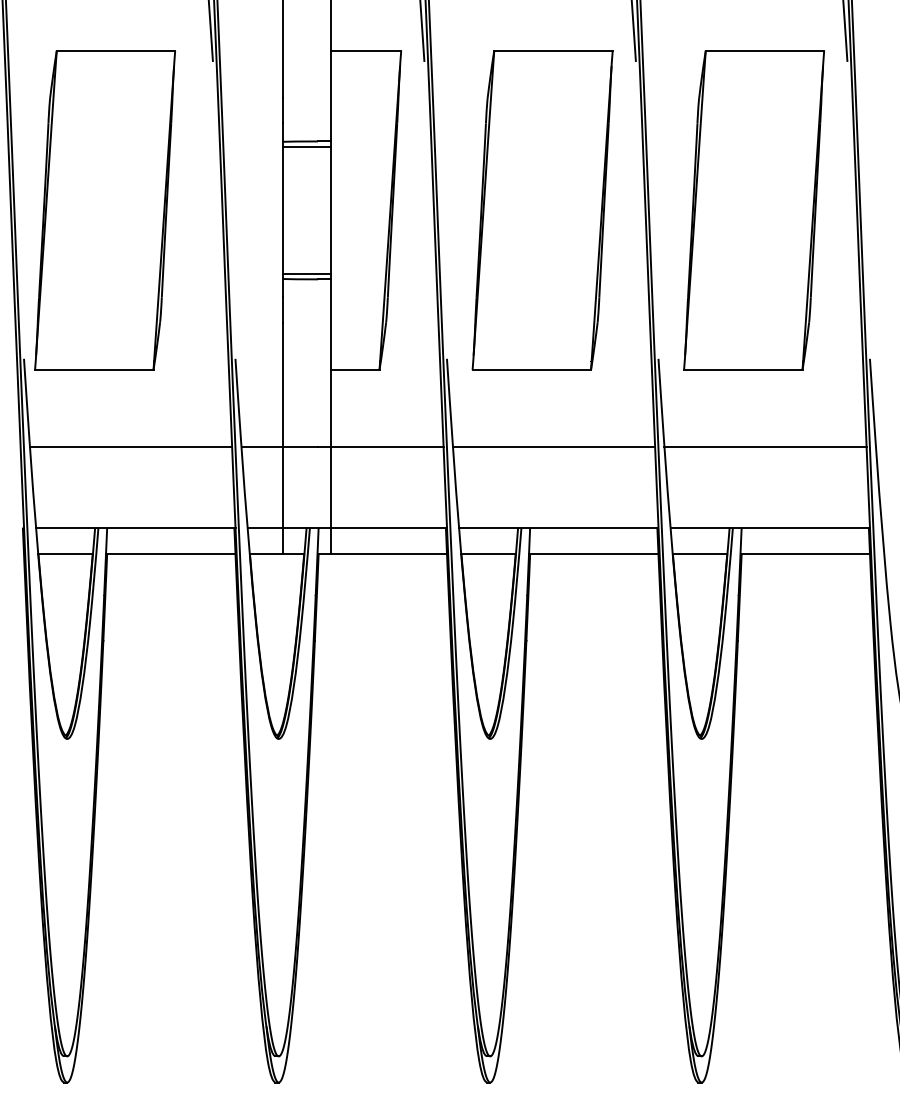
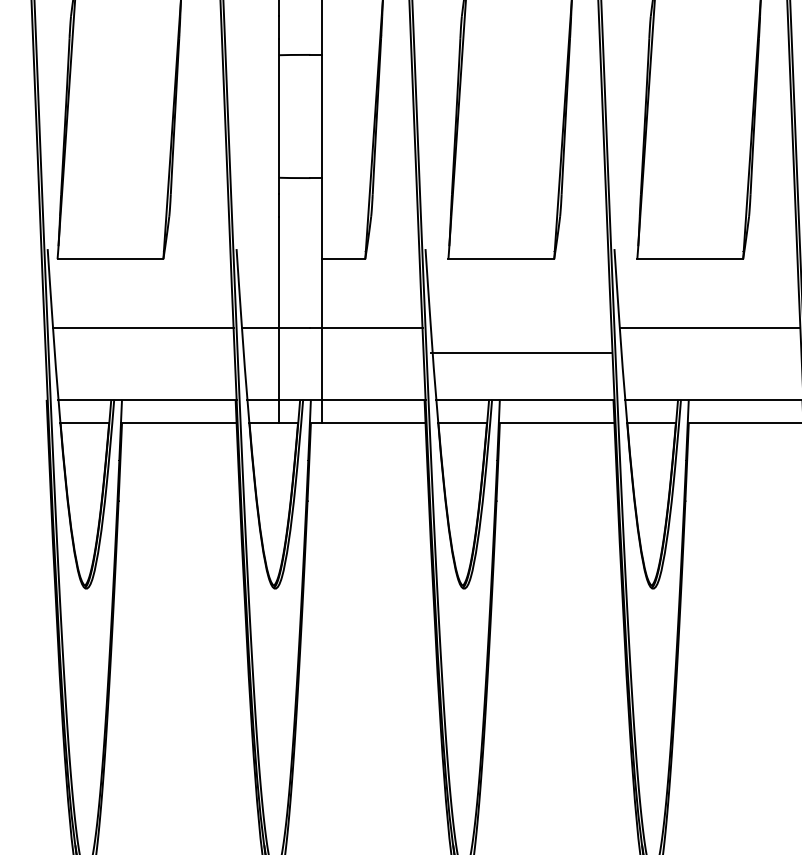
line: (306, 146) -> (300, 59), removed
line: (306, 273) -> (300, 172), removed
line: (554, 447) -> (521, 353), moved

